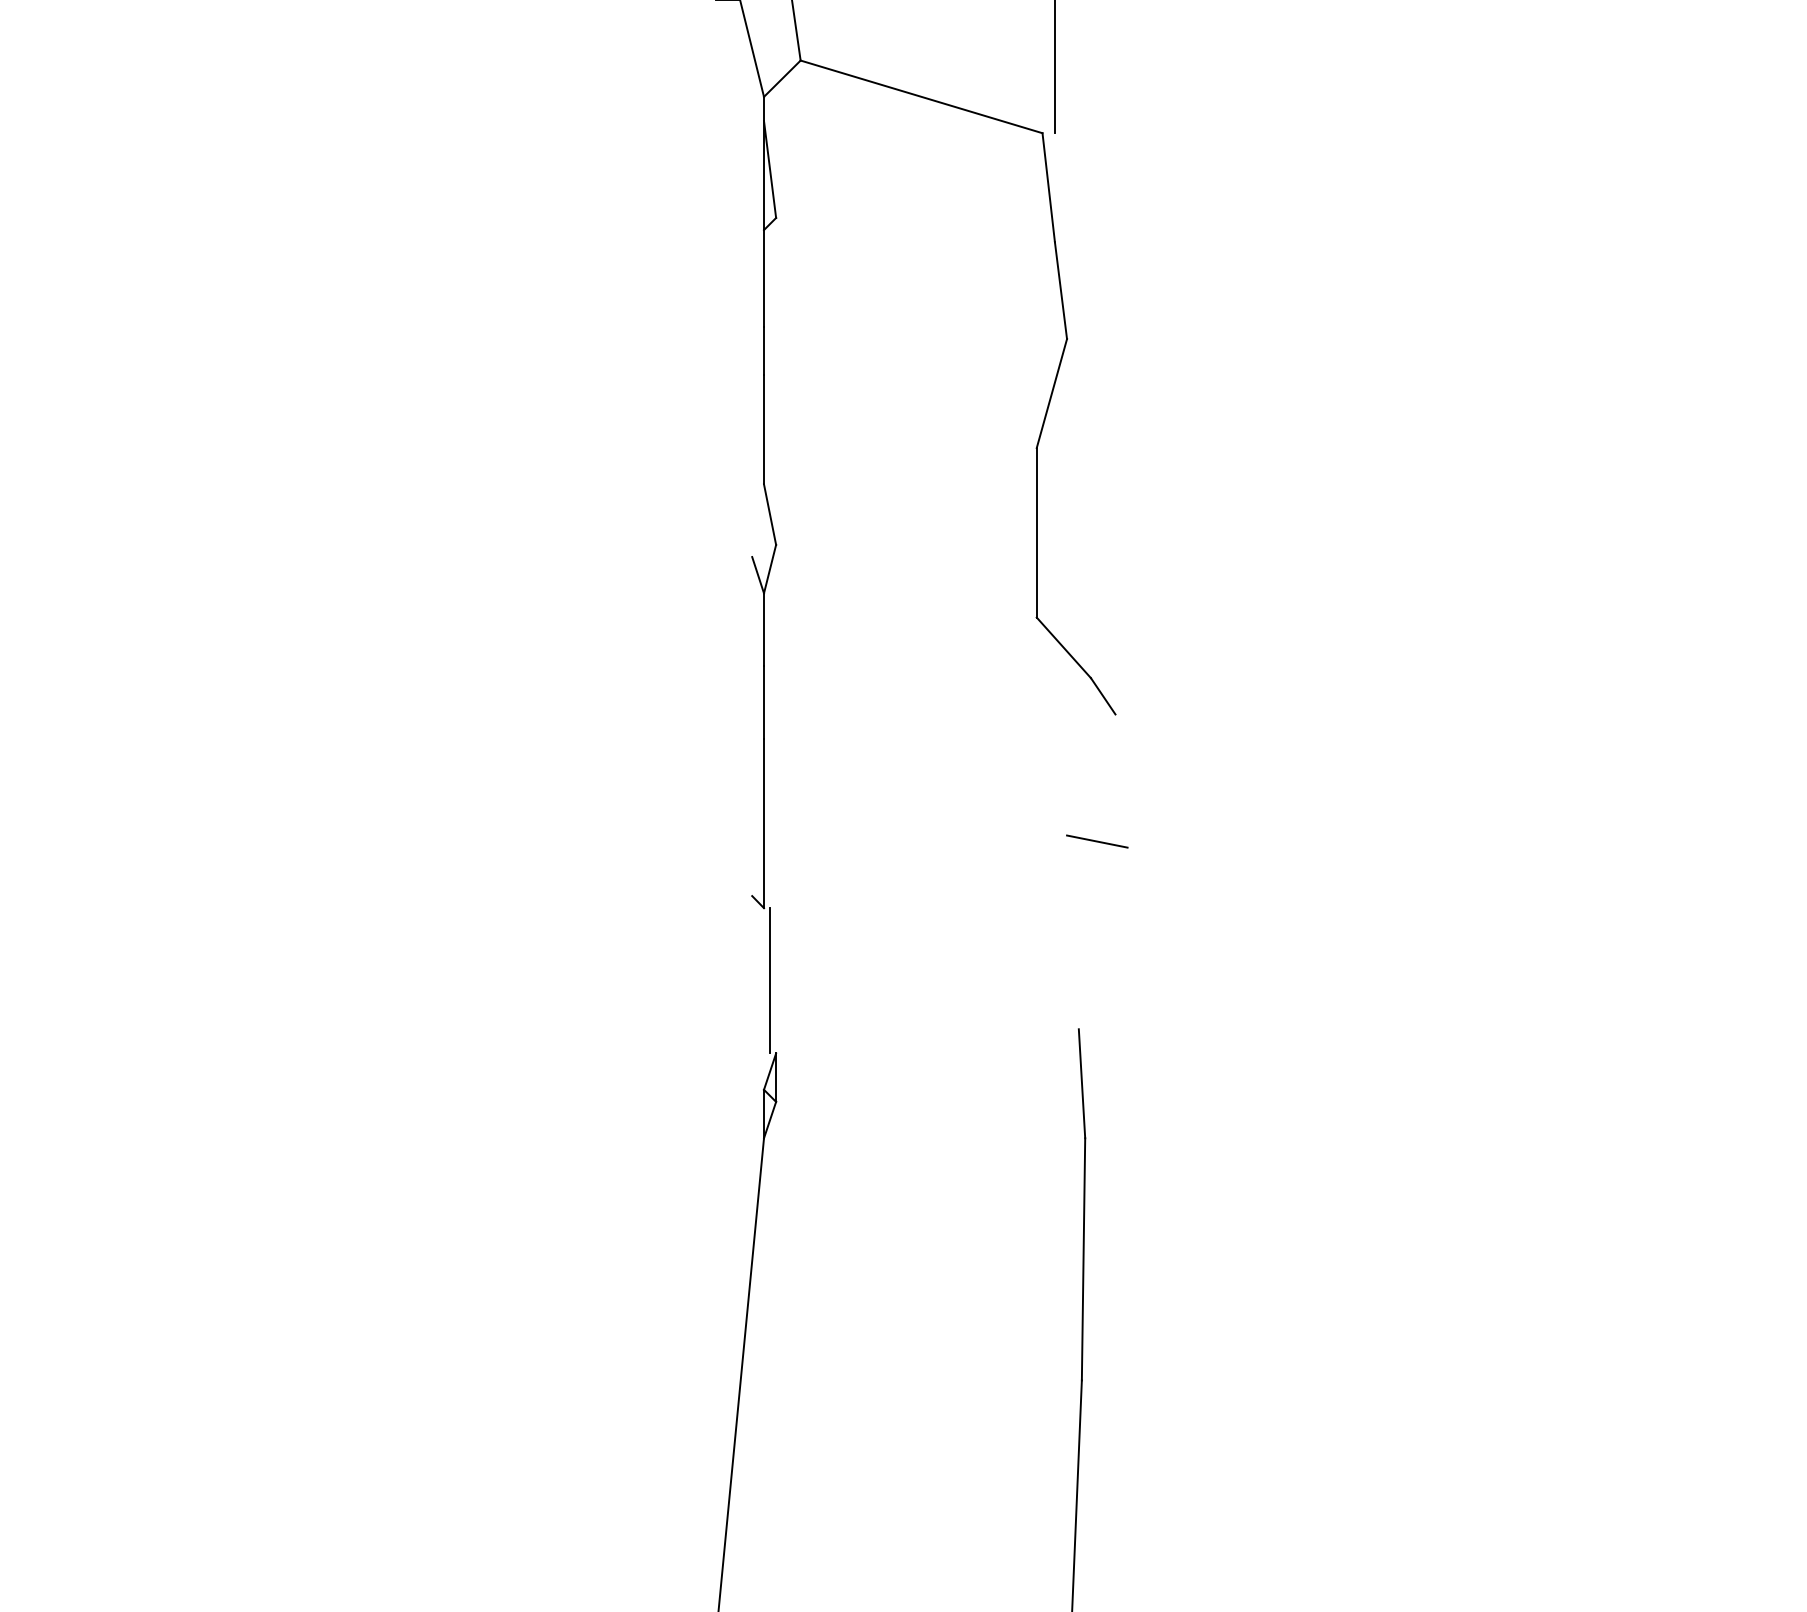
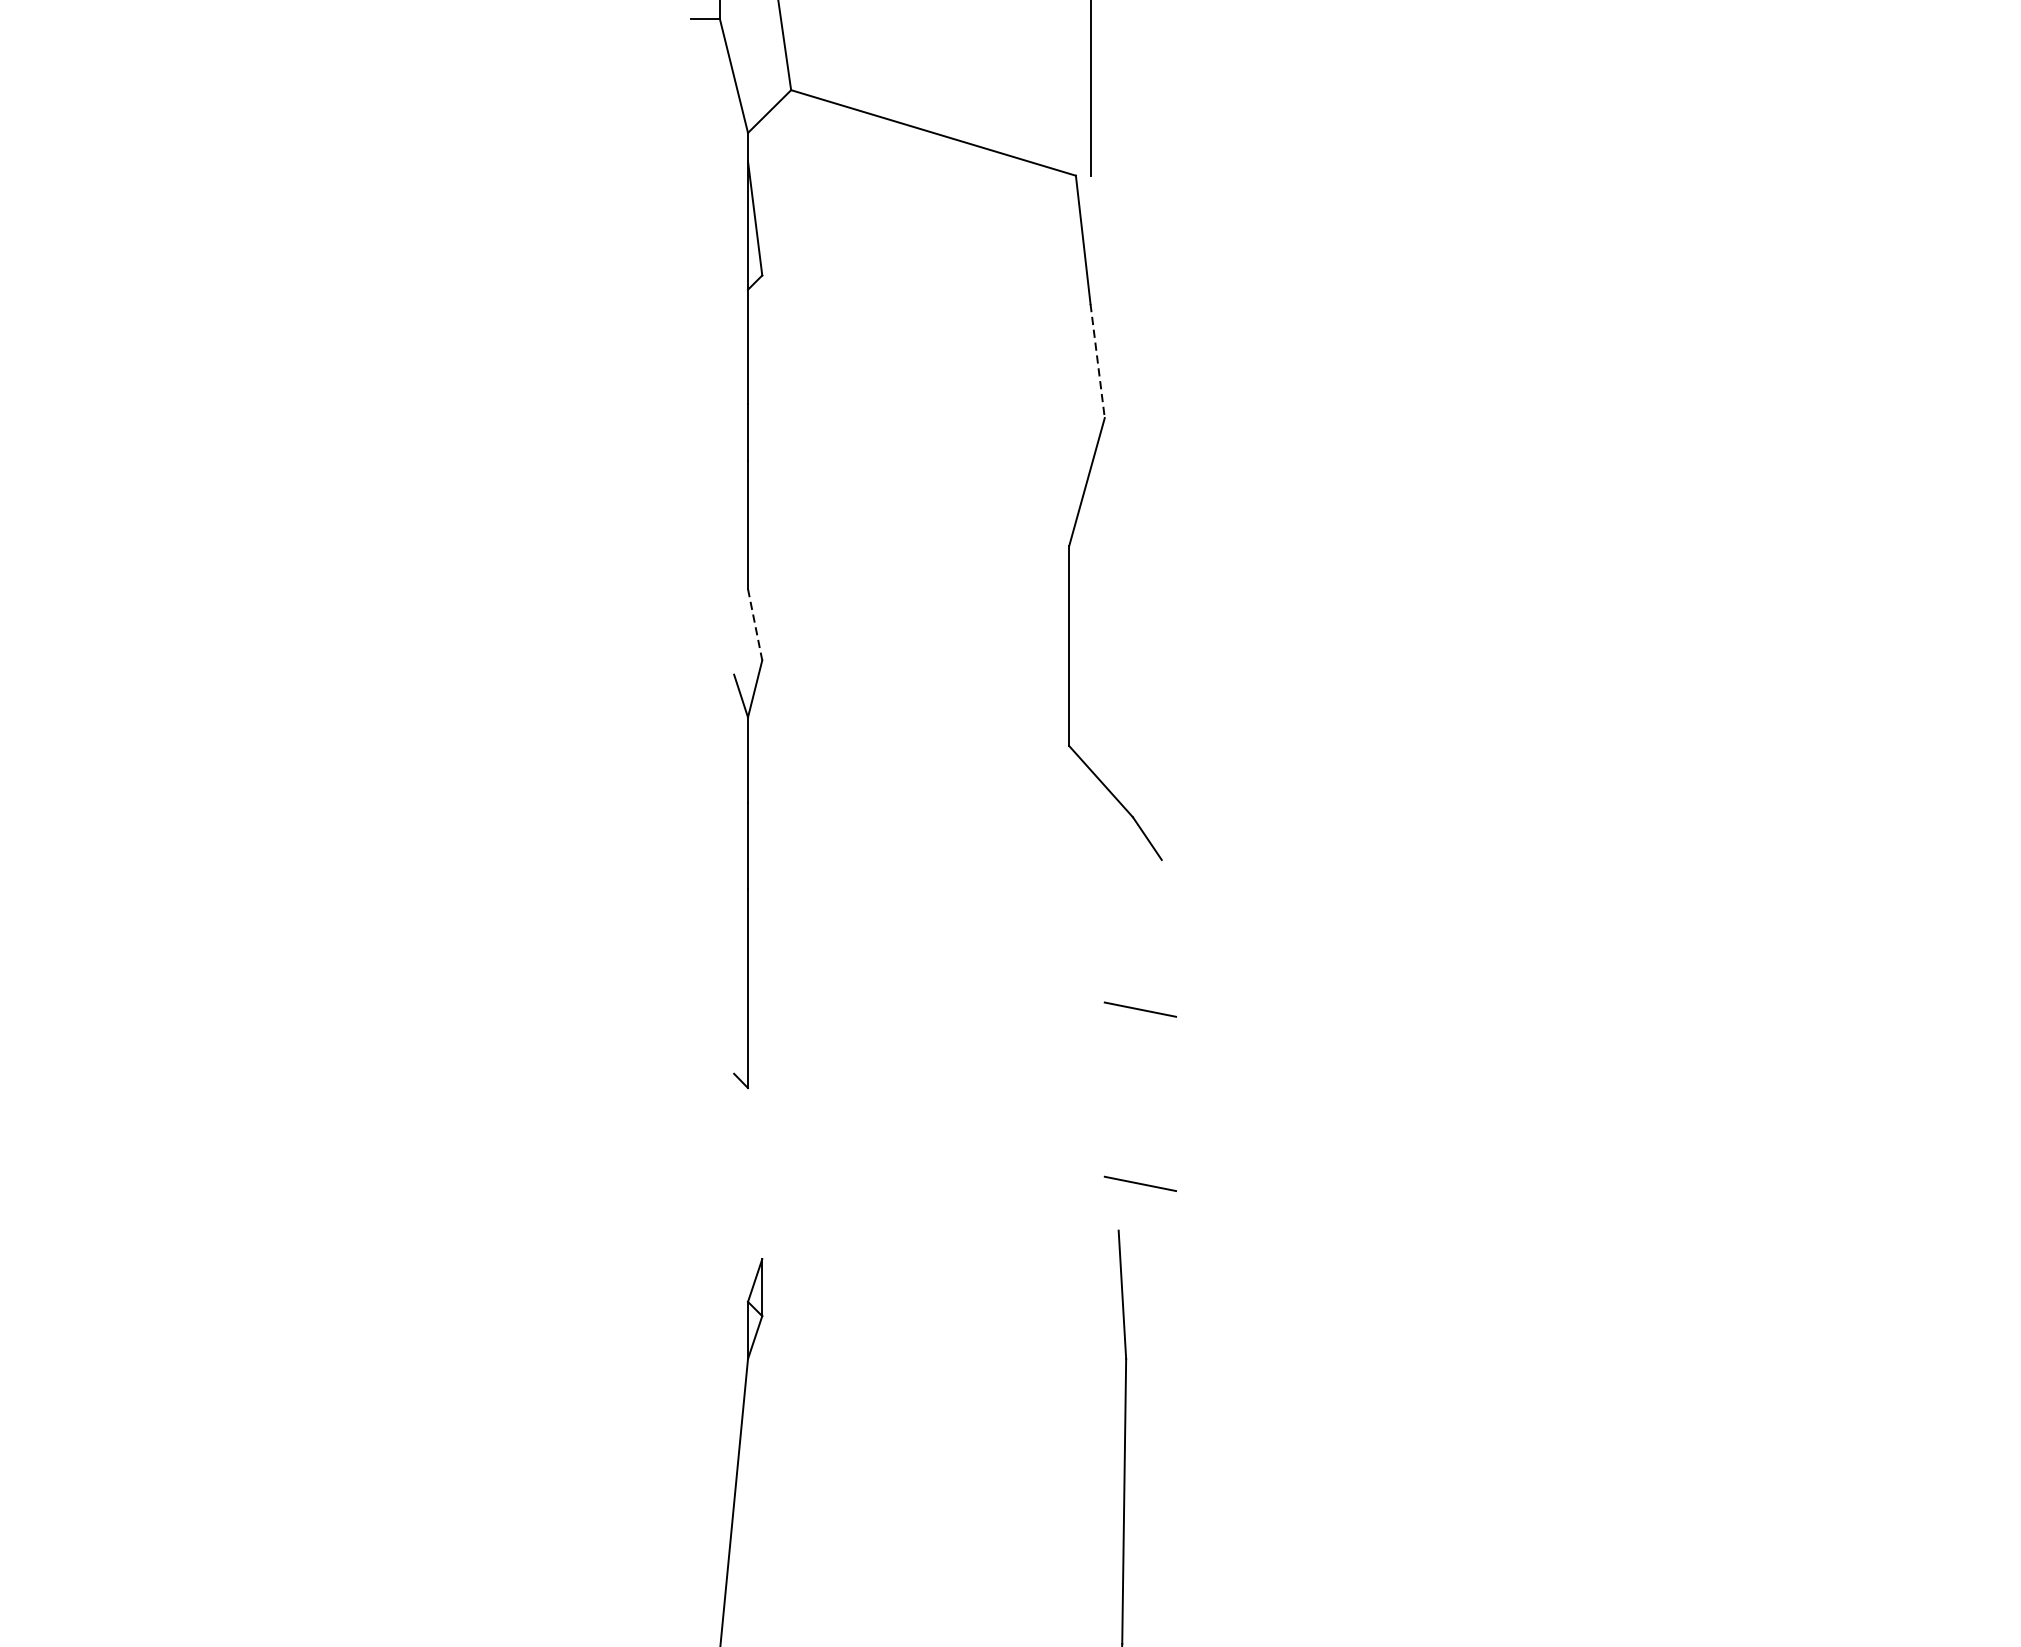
line: (1060, 290) -> (1097, 360), solid -> dashed
line: (770, 514) -> (755, 624), solid -> dashed
line: (770, 980) -> (755, 1173), removed
line: (1097, 989) -> (1140, 1183), added

